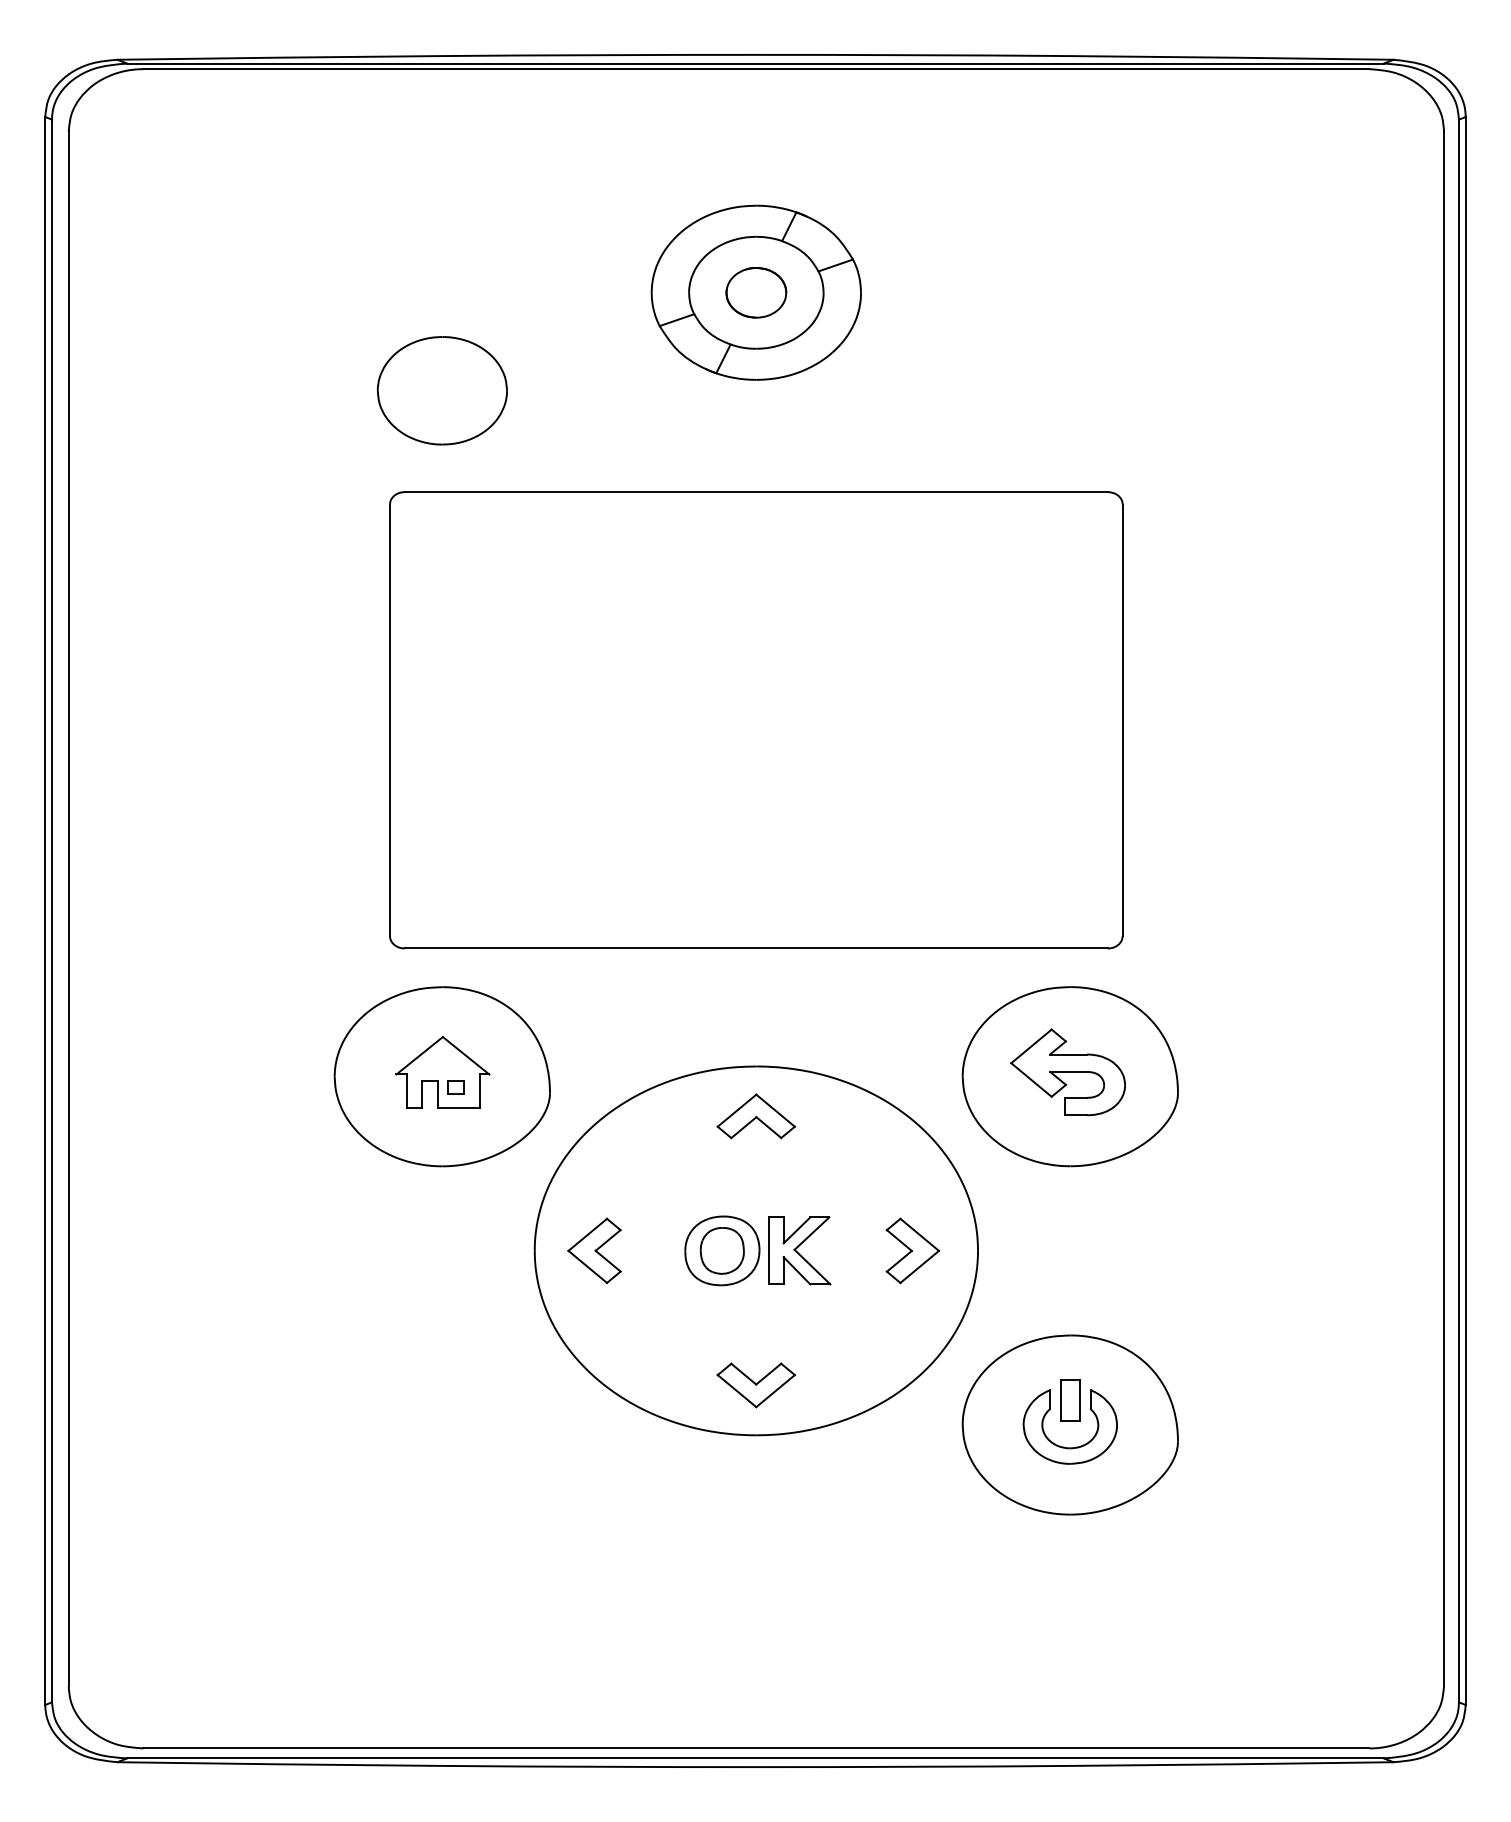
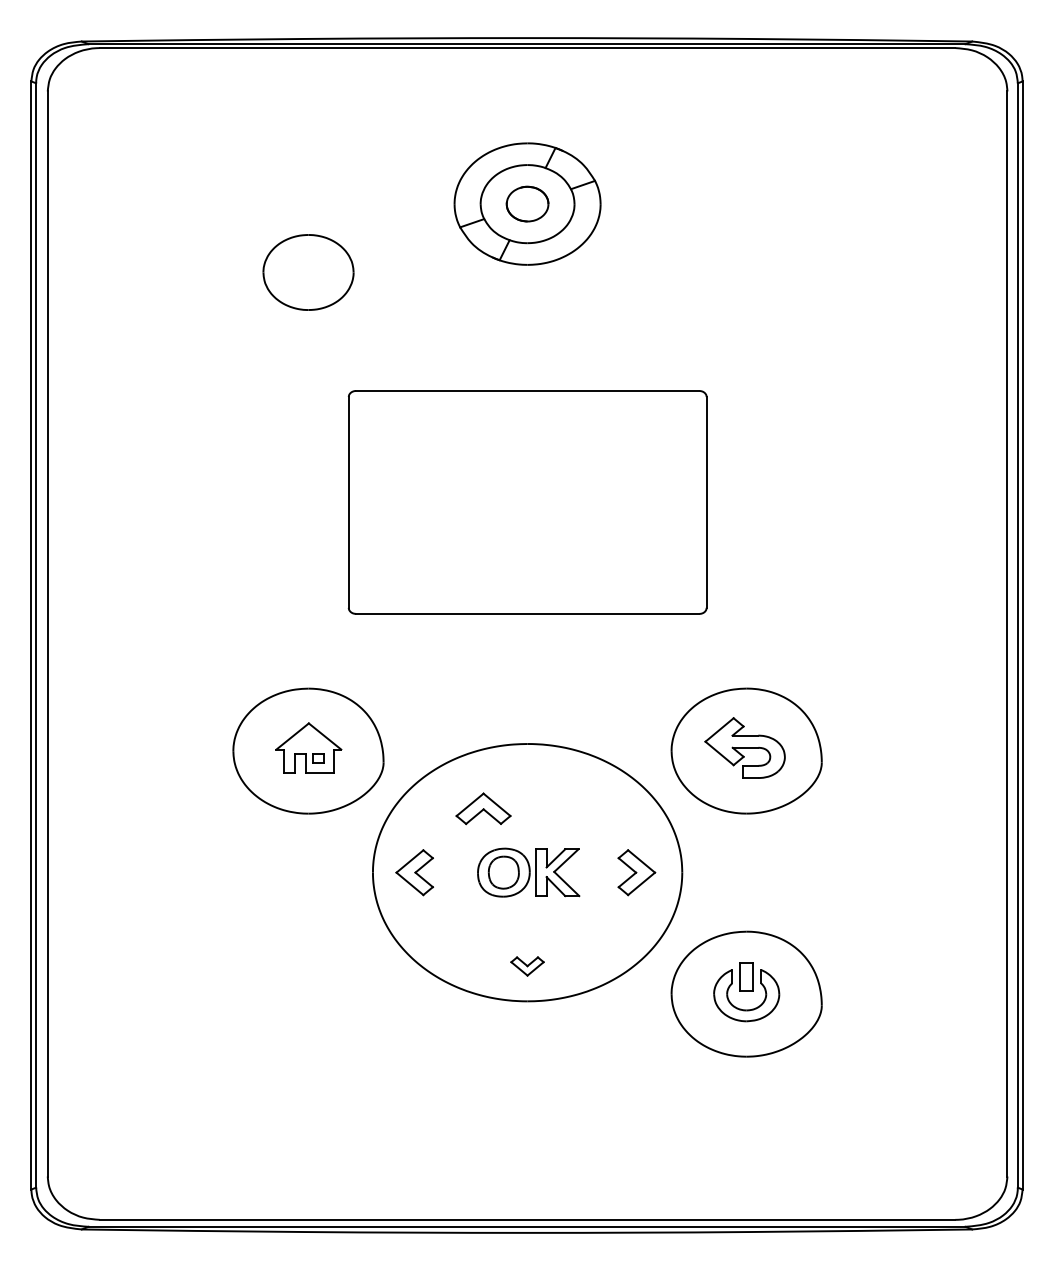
part: (756, 720) -> (527, 502), size x0.7
part: (756, 1115) -> (483, 808), moved
part: (756, 1385) -> (527, 966), size x0.6

